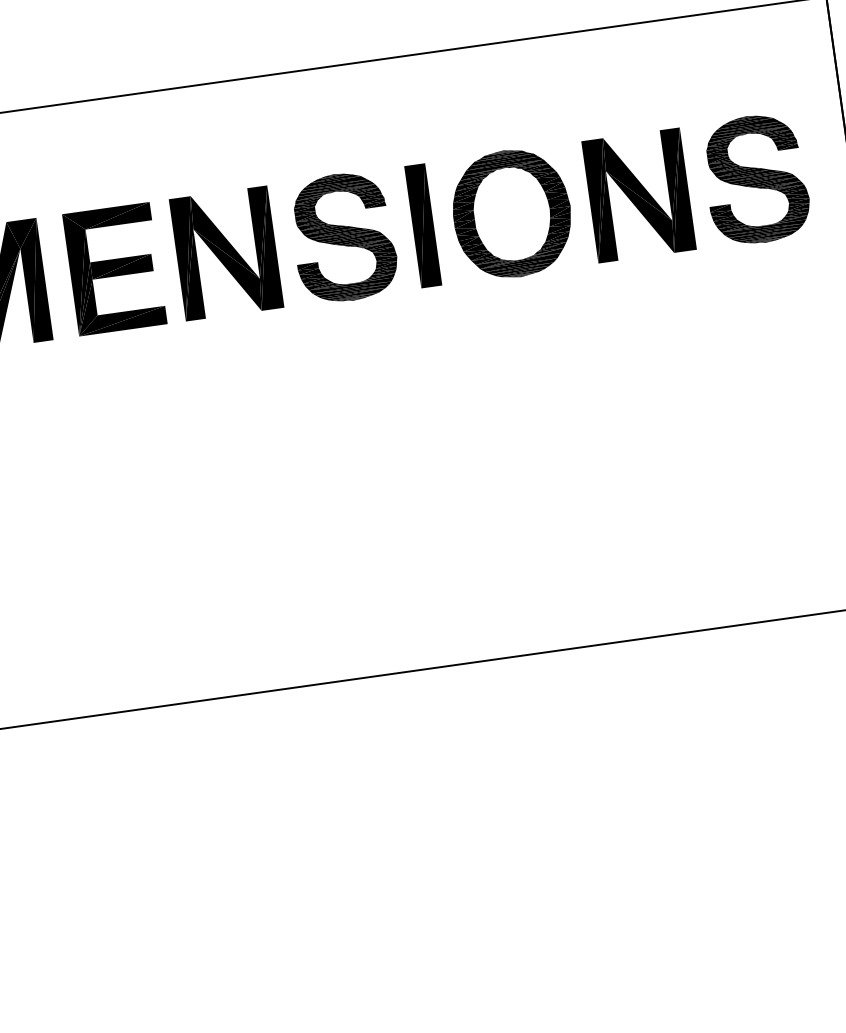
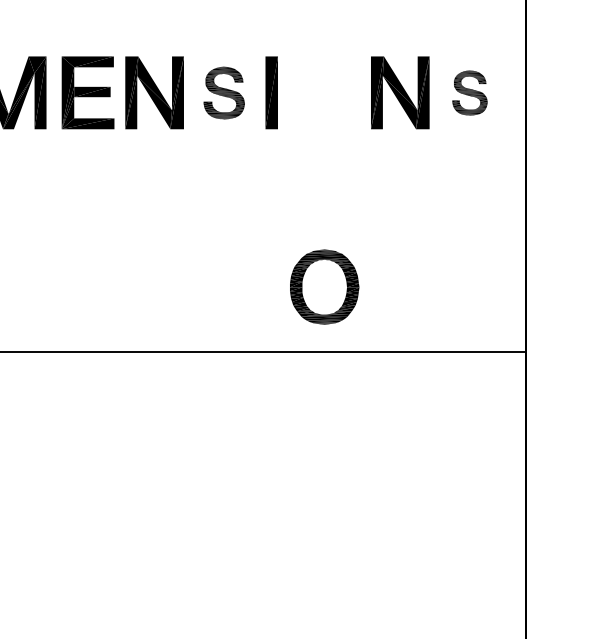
part: (755, 178) -> (469, 92), size x0.6
part: (511, 212) -> (324, 286), moved
part: (342, 236) -> (223, 92), size x0.7

